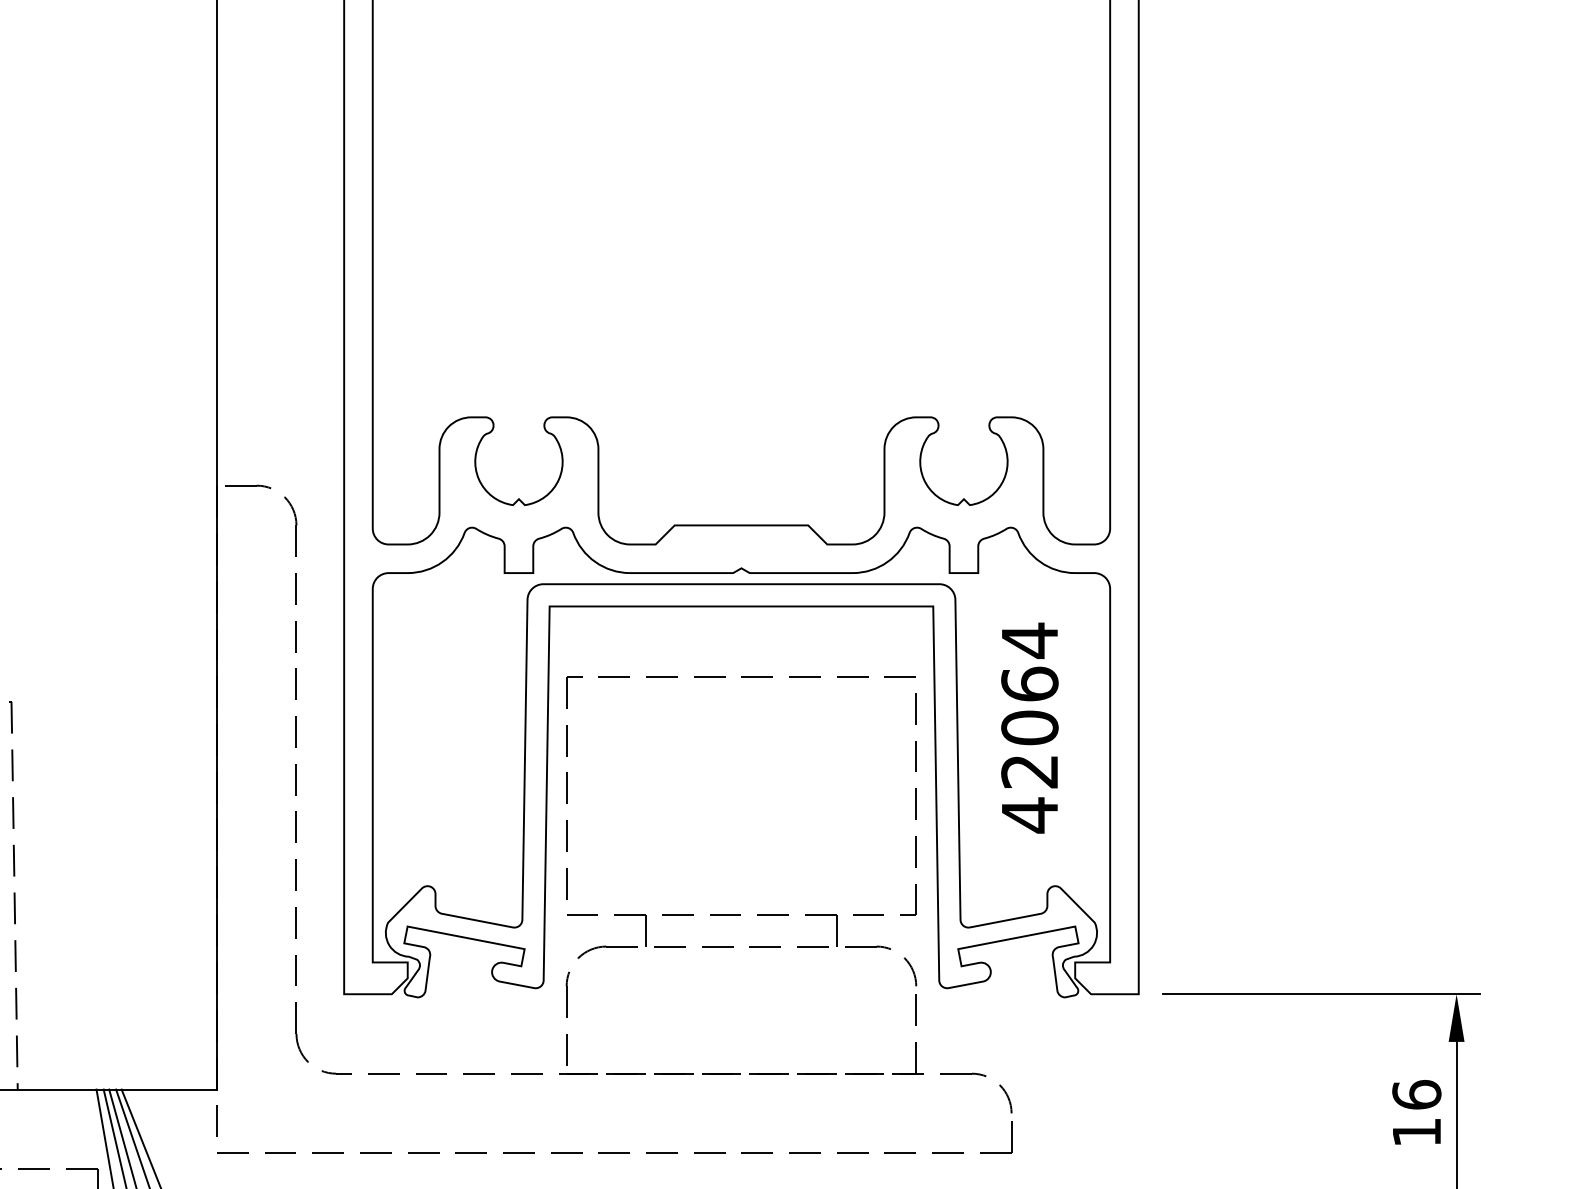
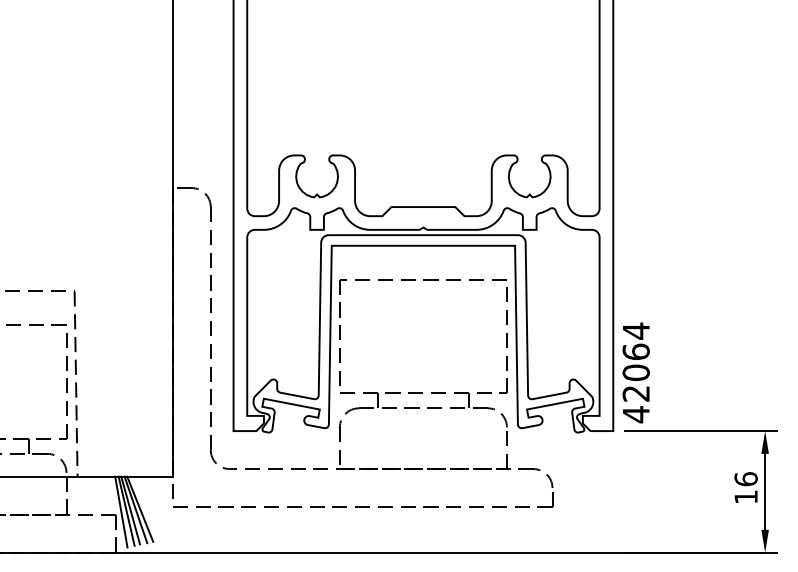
text: (1028, 727) -> (635, 372), moved

